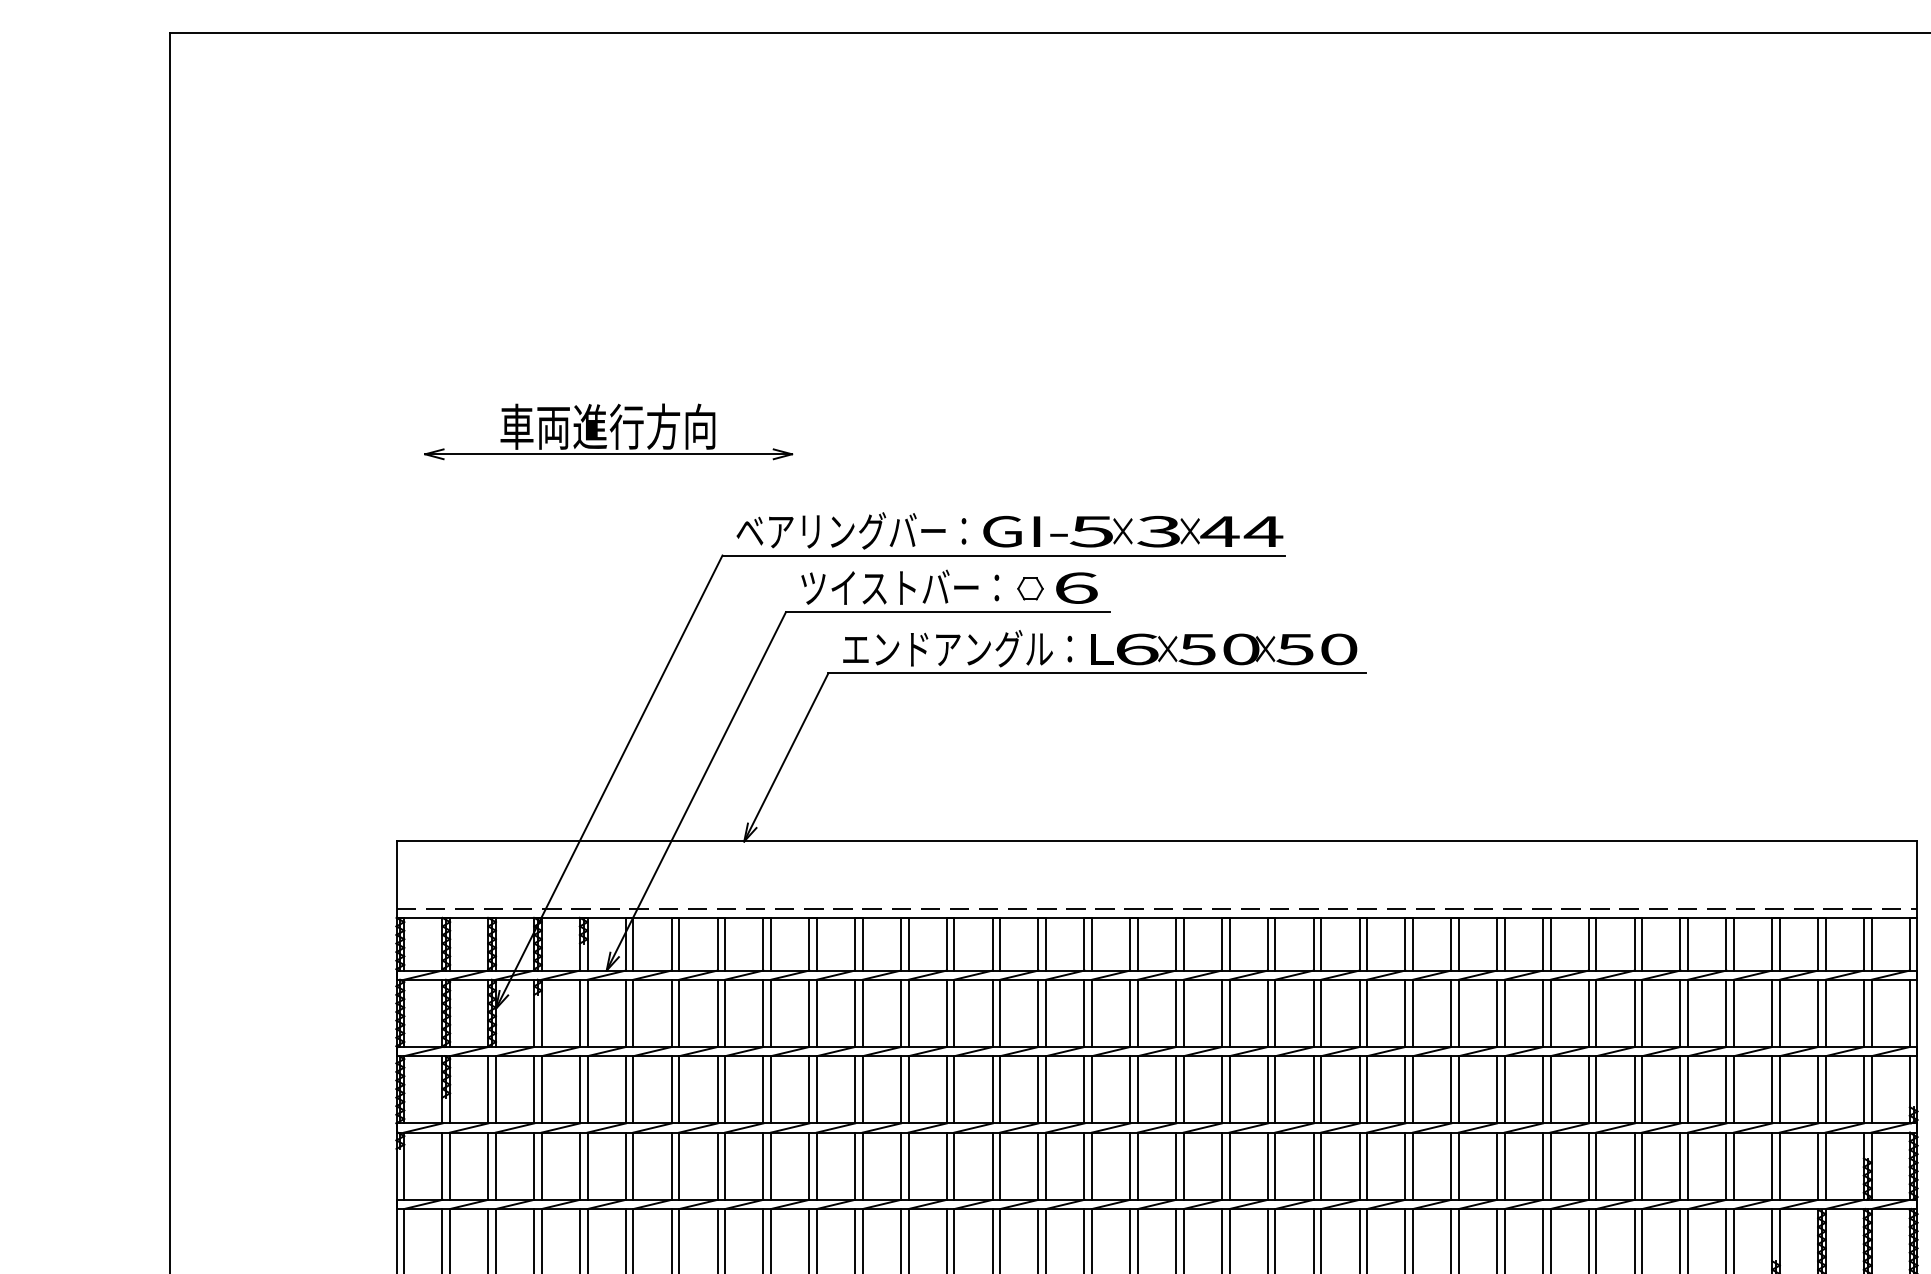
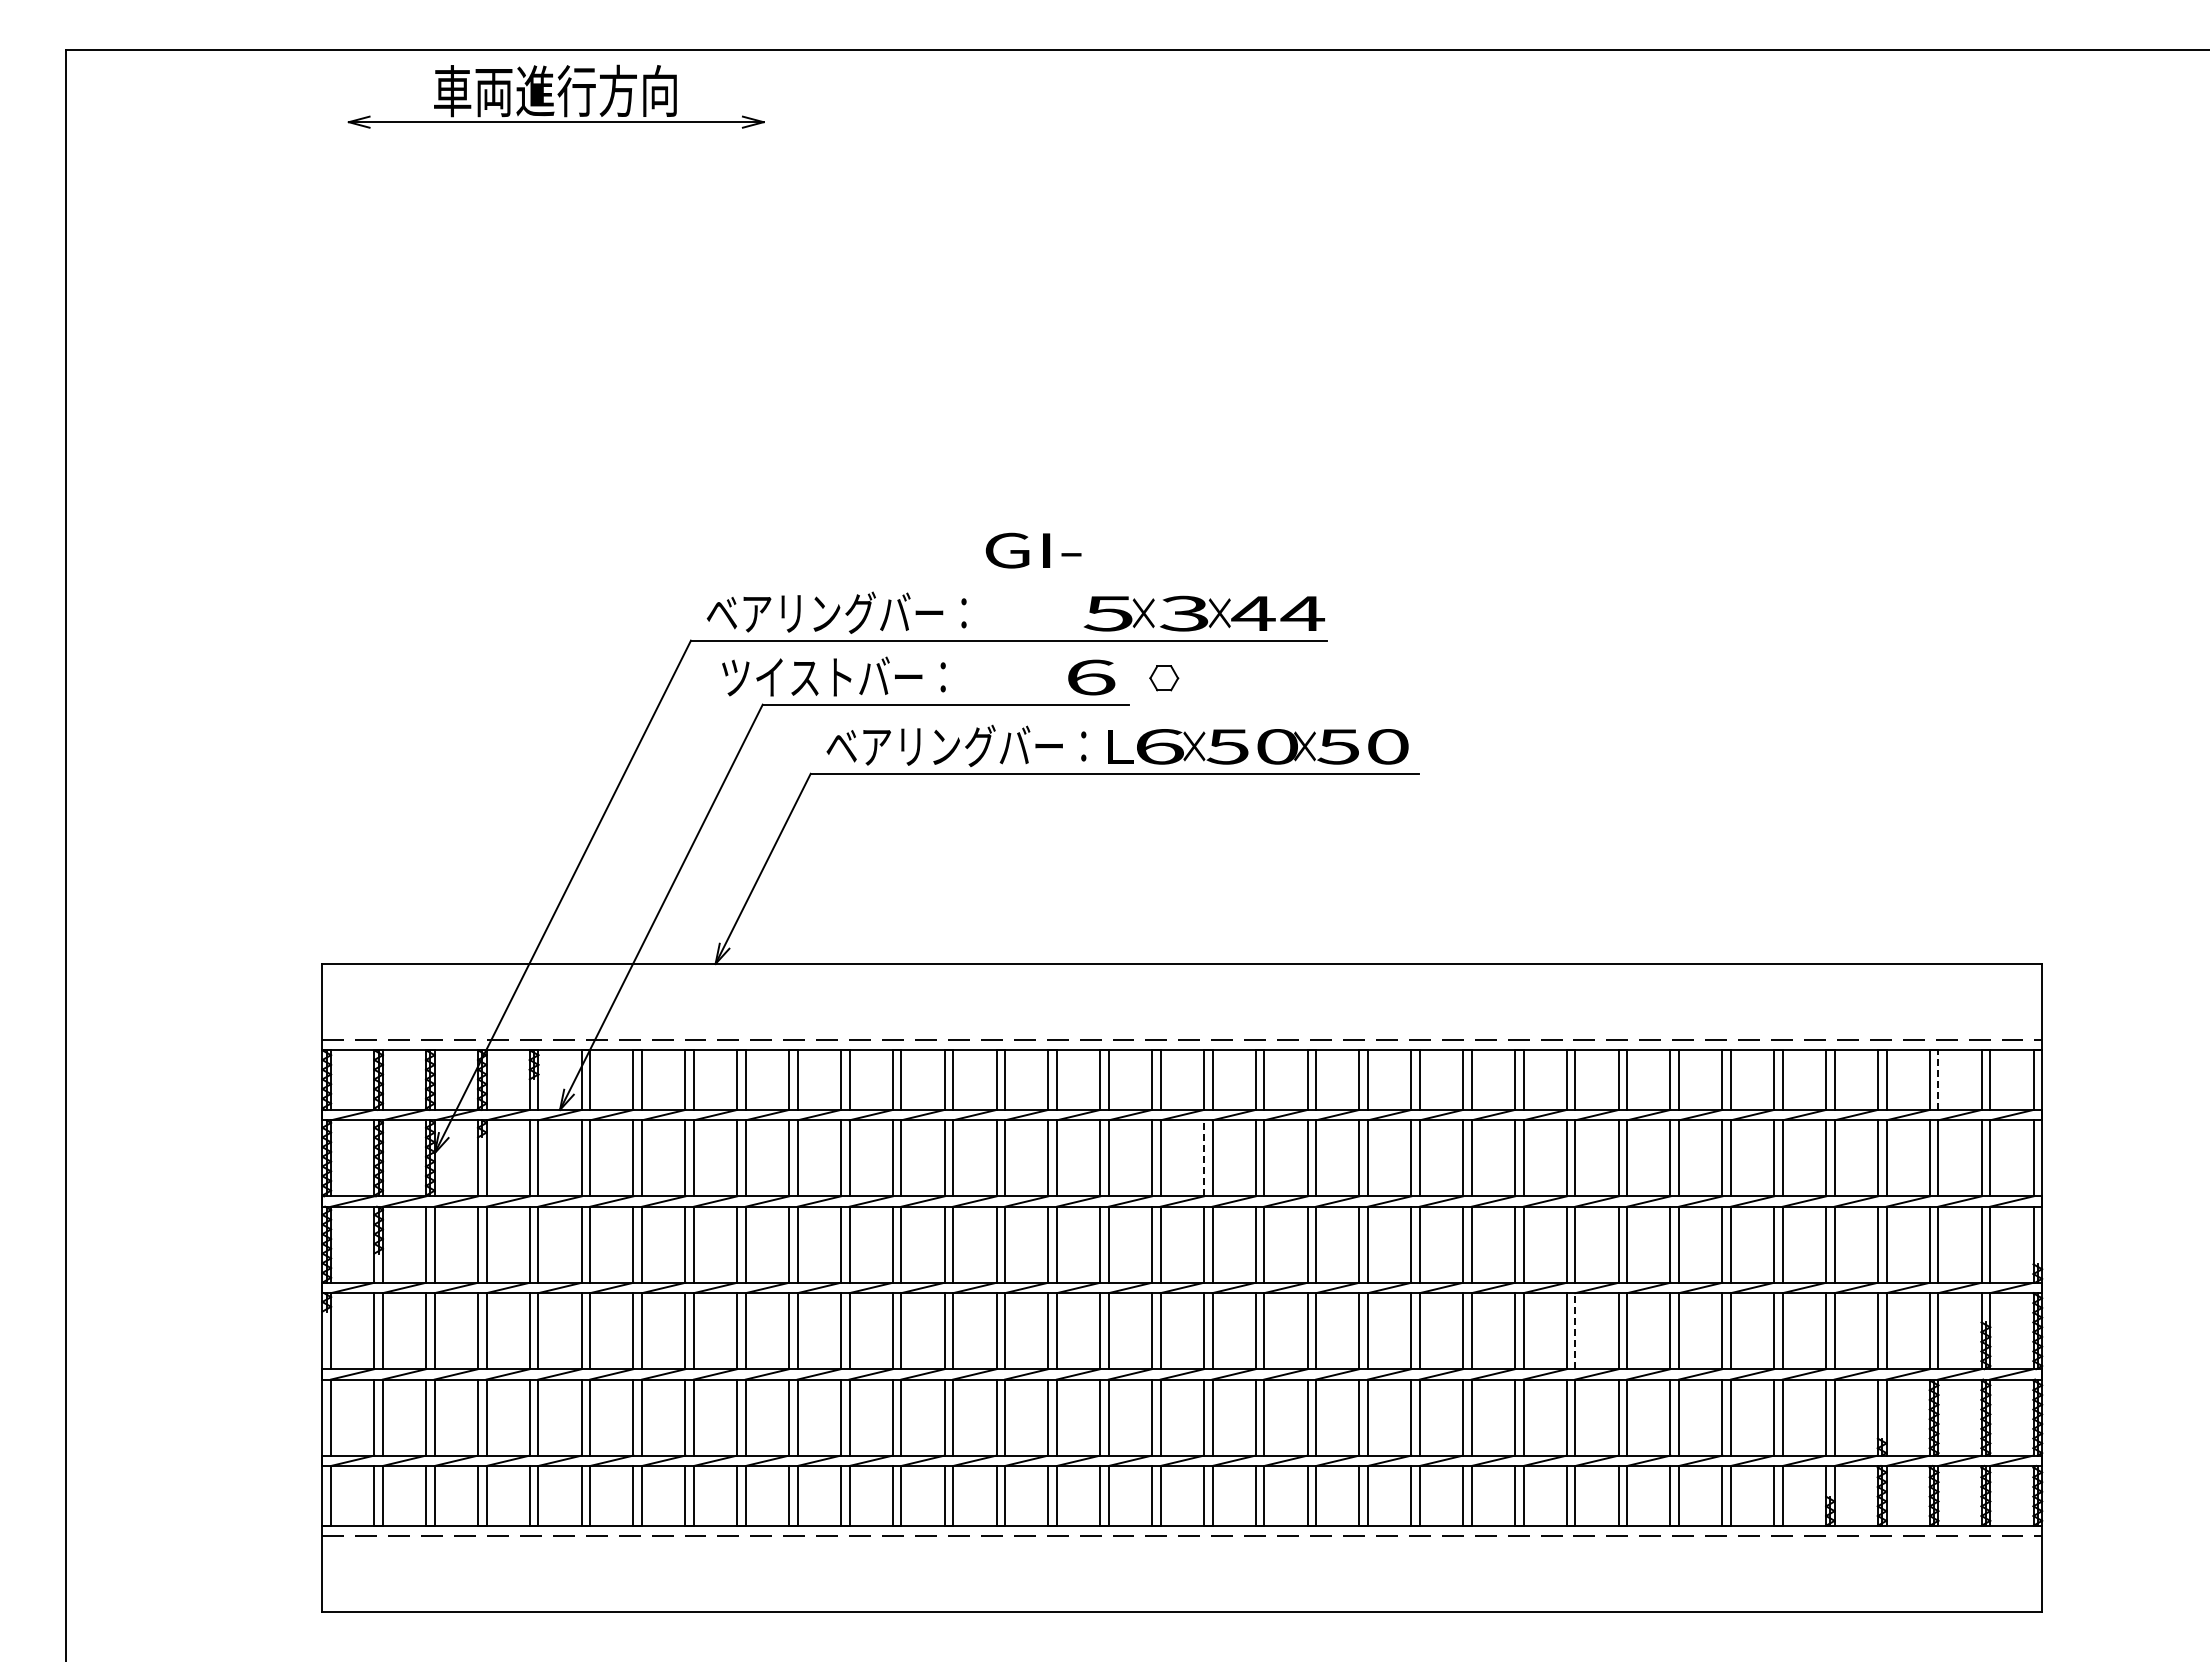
part: (608, 431) -> (555, 96), moved
text: (1025, 531) -> (1033, 550), moved
text: (899, 587) -> (833, 676), moved
part: (1030, 589) -> (1164, 678), moved
text: (947, 648) -> (945, 745), エンドアングル： -> ベアリングバー：
line: (1825, 944) -> (1938, 1080), solid -> dashed
line: (1175, 1012) -> (1203, 1157), solid -> dashed
line: (1504, 1165) -> (1575, 1330), solid -> dashed

